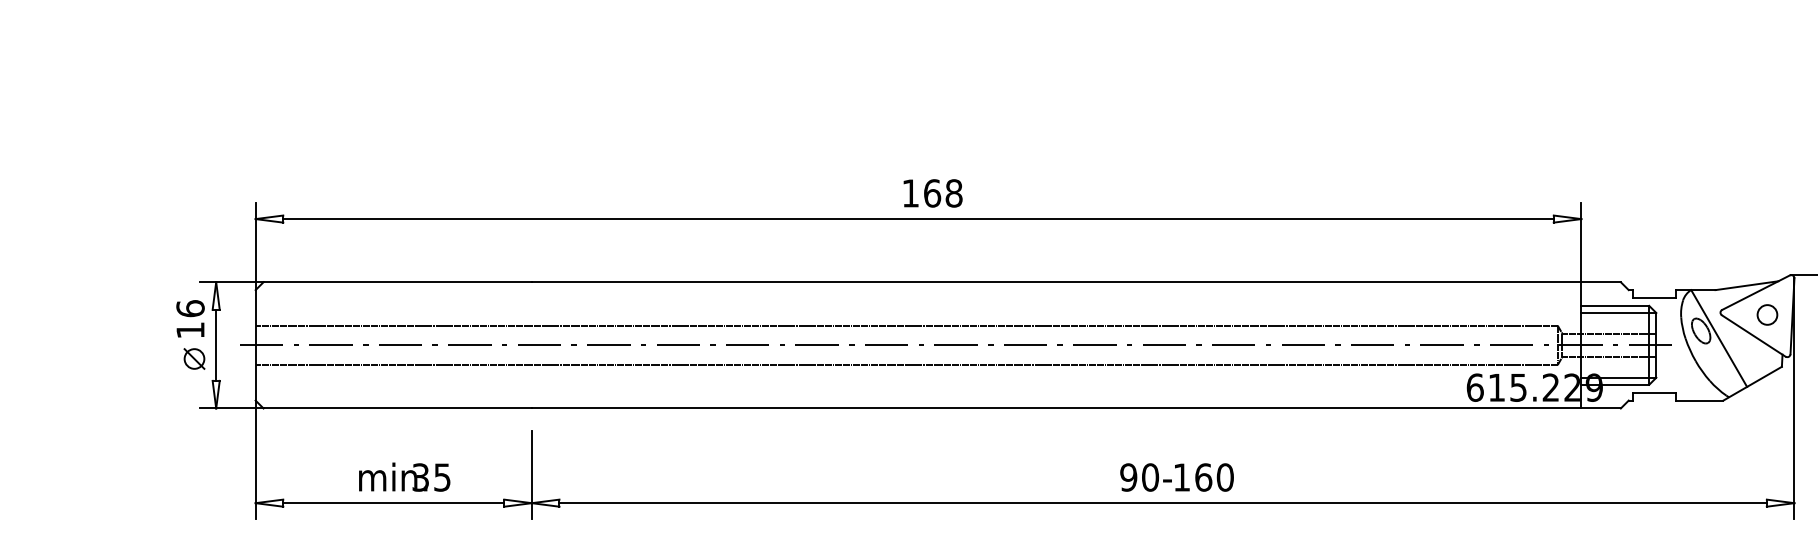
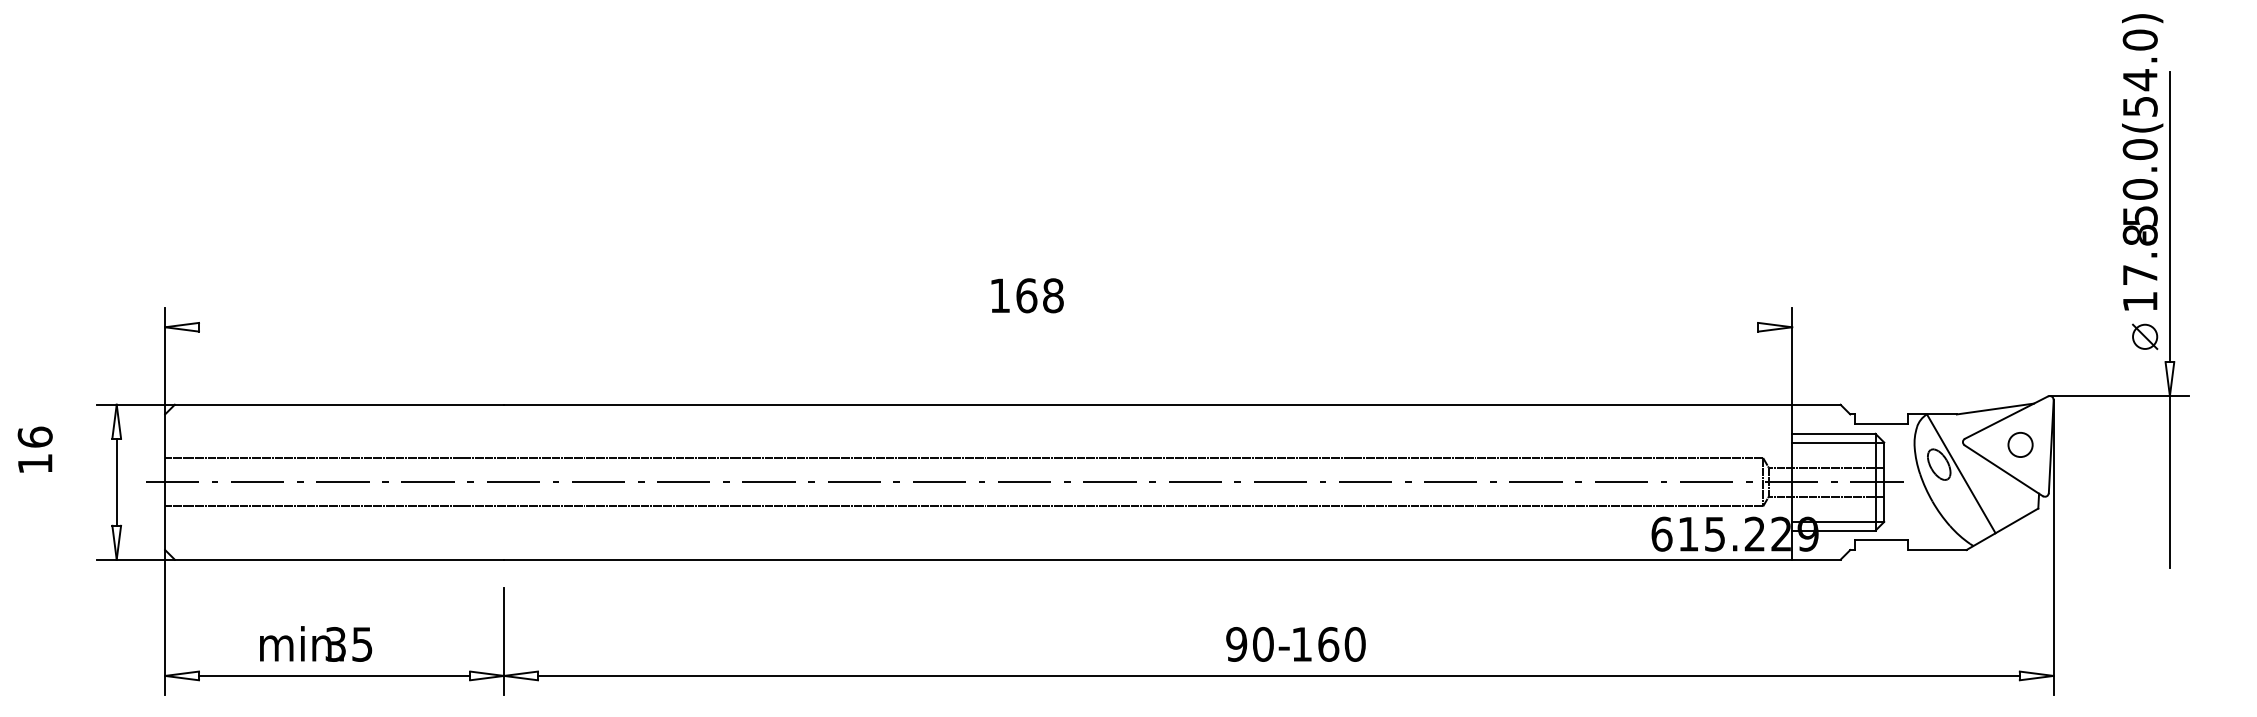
text: (933, 193) -> (1027, 295), moved
line: (918, 219) -> (978, 327), removed
text: (189, 318) -> (34, 449), moved
part: (194, 359) -> (90, 499), removed
text: (405, 476) -> (316, 643), moved

